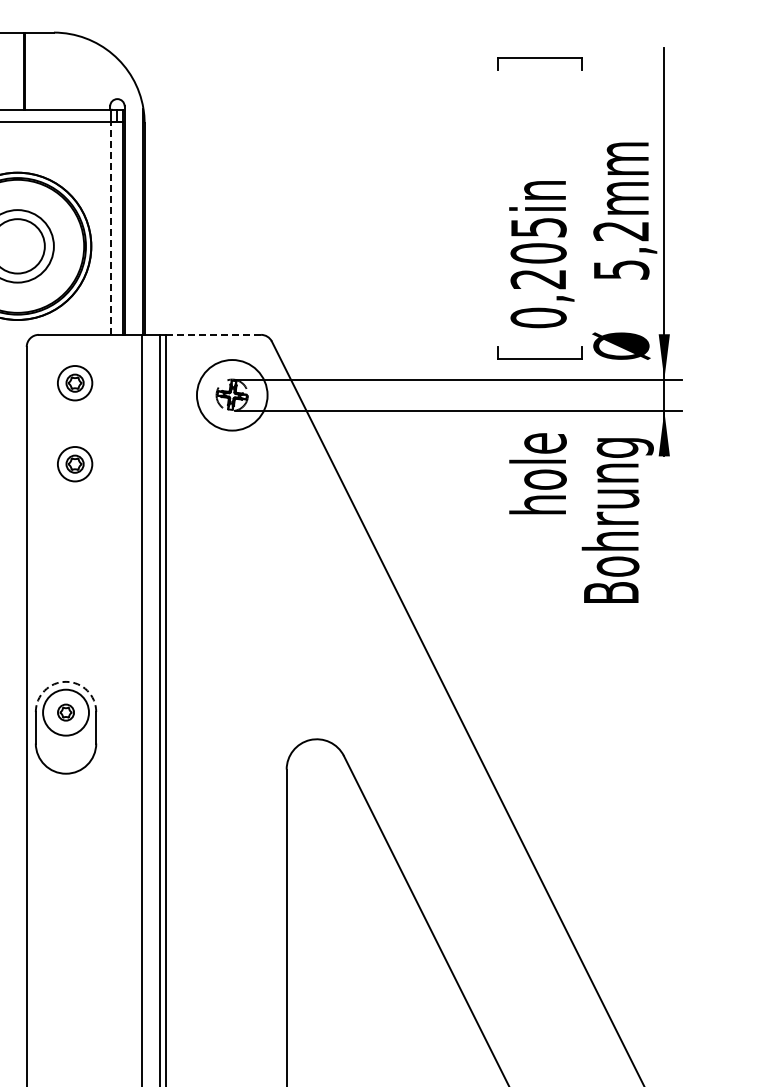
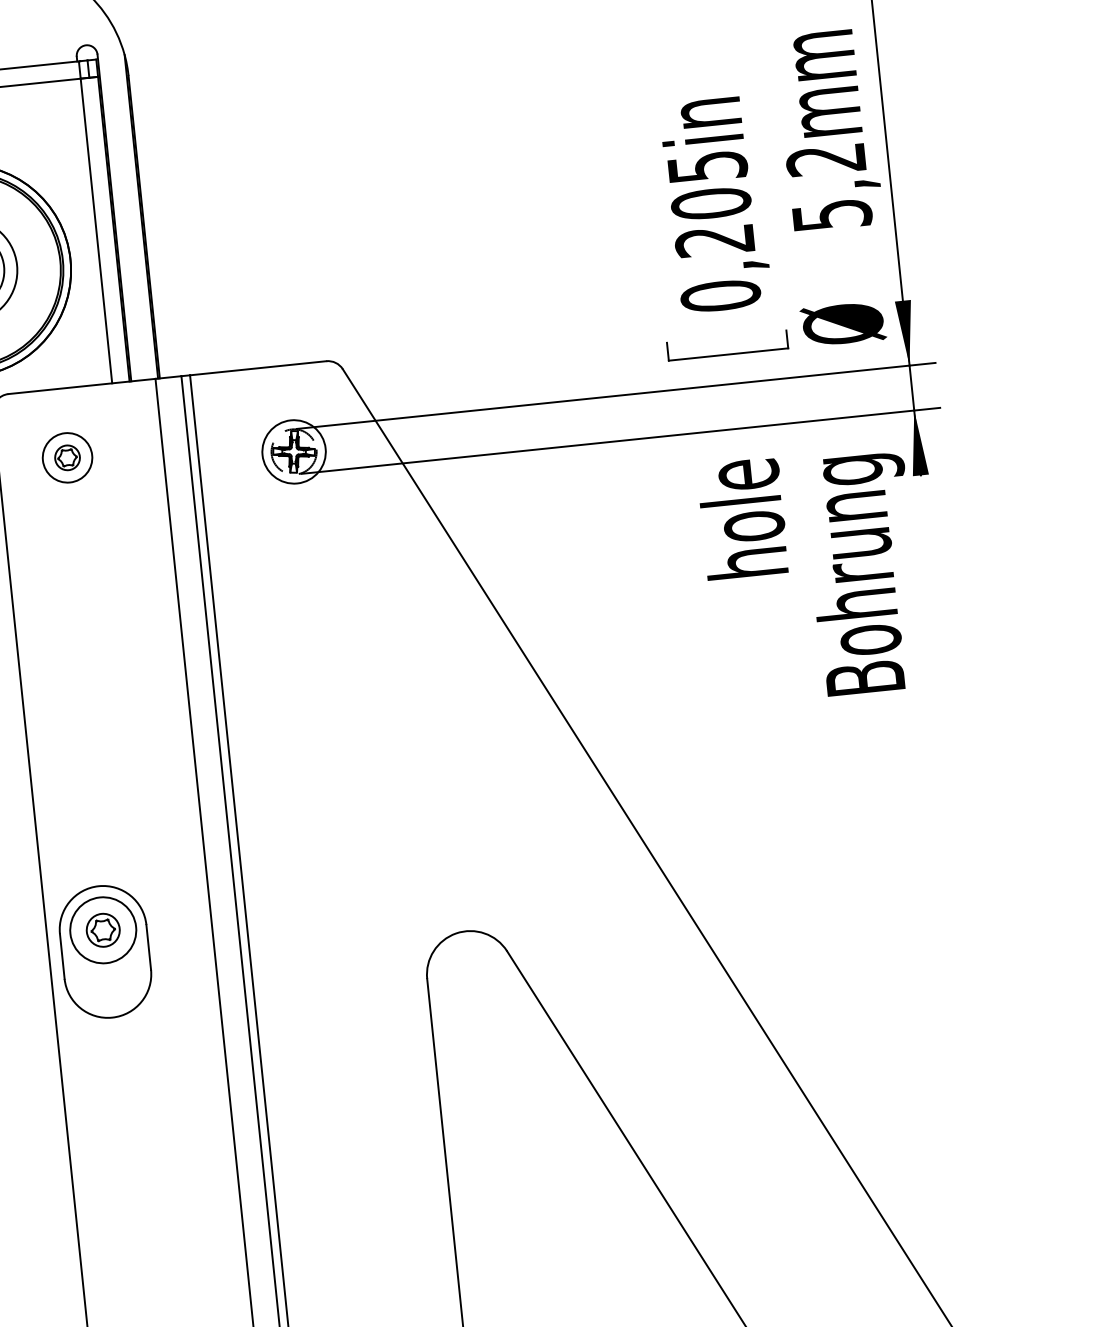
line: (111, 228) -> (96, 231), dashed -> solid
line: (213, 334) -> (258, 367), dashed -> solid
circle: (232, 395) -> (294, 452), size x0.62
part: (75, 464) -> (80, 574), removed
arc: (66, 681) -> (99, 885), dashed -> solid
part: (65, 712) -> (102, 930), size x1.43

